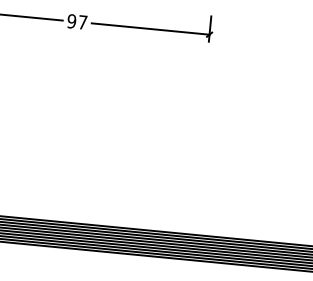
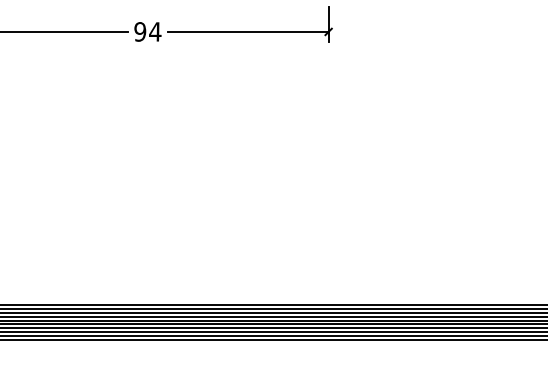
text: (82, 22) -> (155, 31), 97 -> 94

